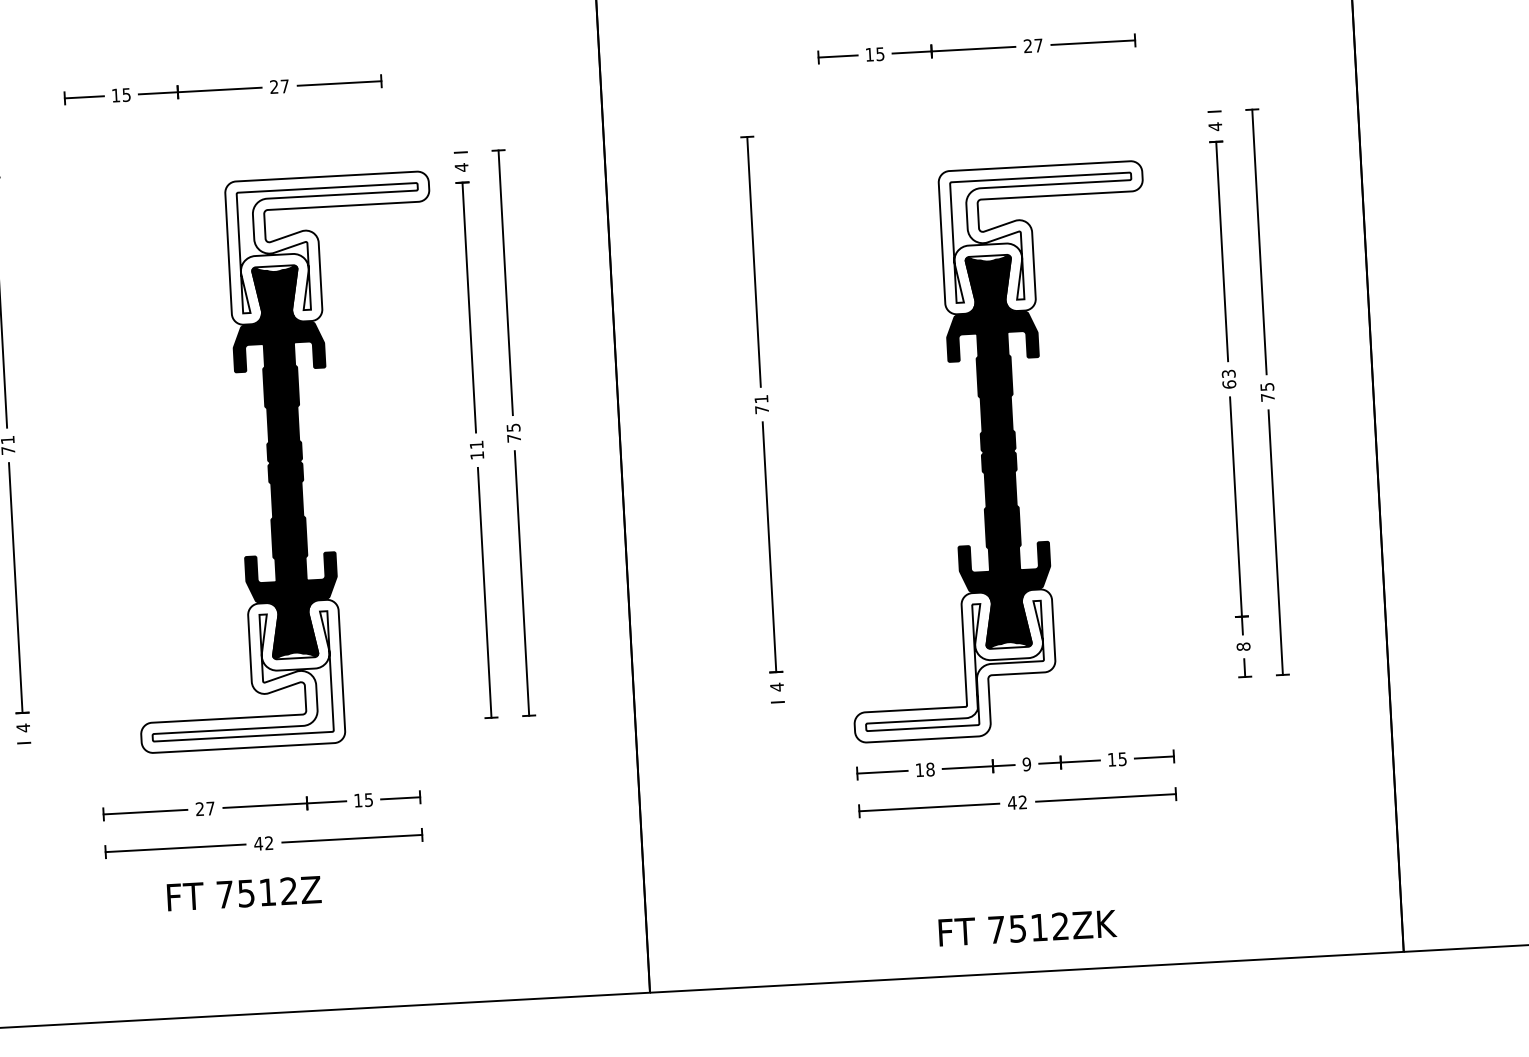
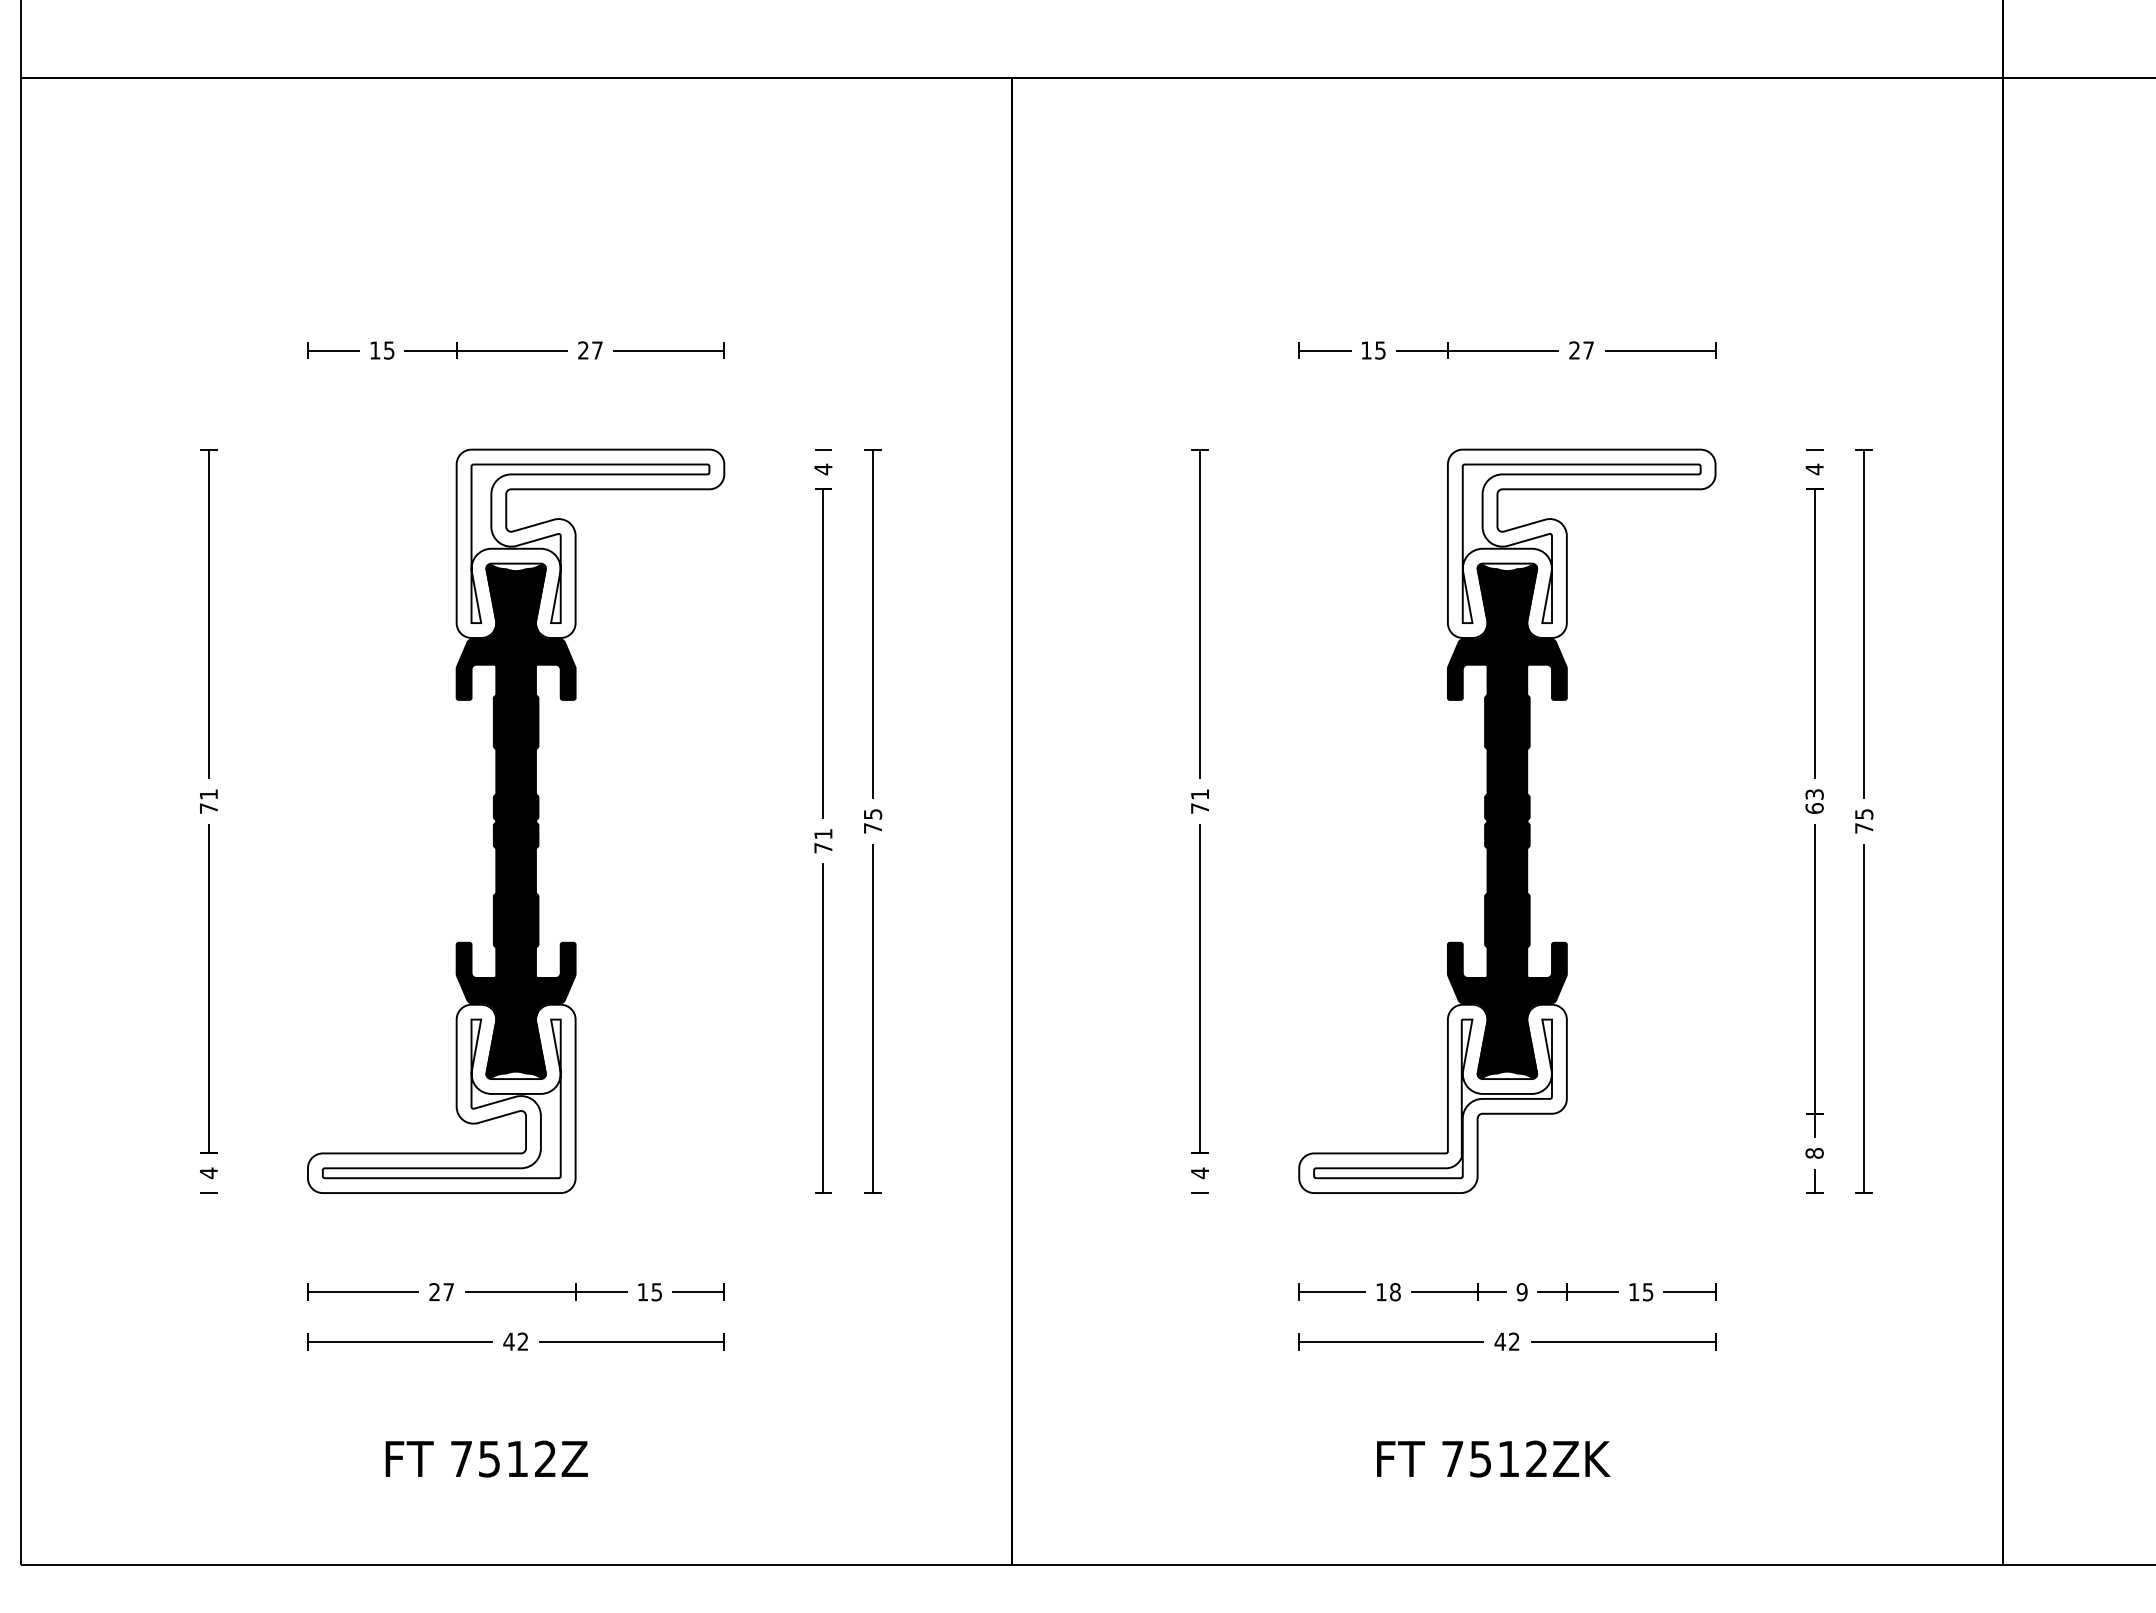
part: (998, 451) -> (1507, 820), moved
text: (477, 455) -> (823, 848), 11 -> 71
part: (285, 461) -> (516, 820), moved
text: (244, 893) -> (486, 1458), moved
text: (1027, 927) -> (1493, 1458), moved

